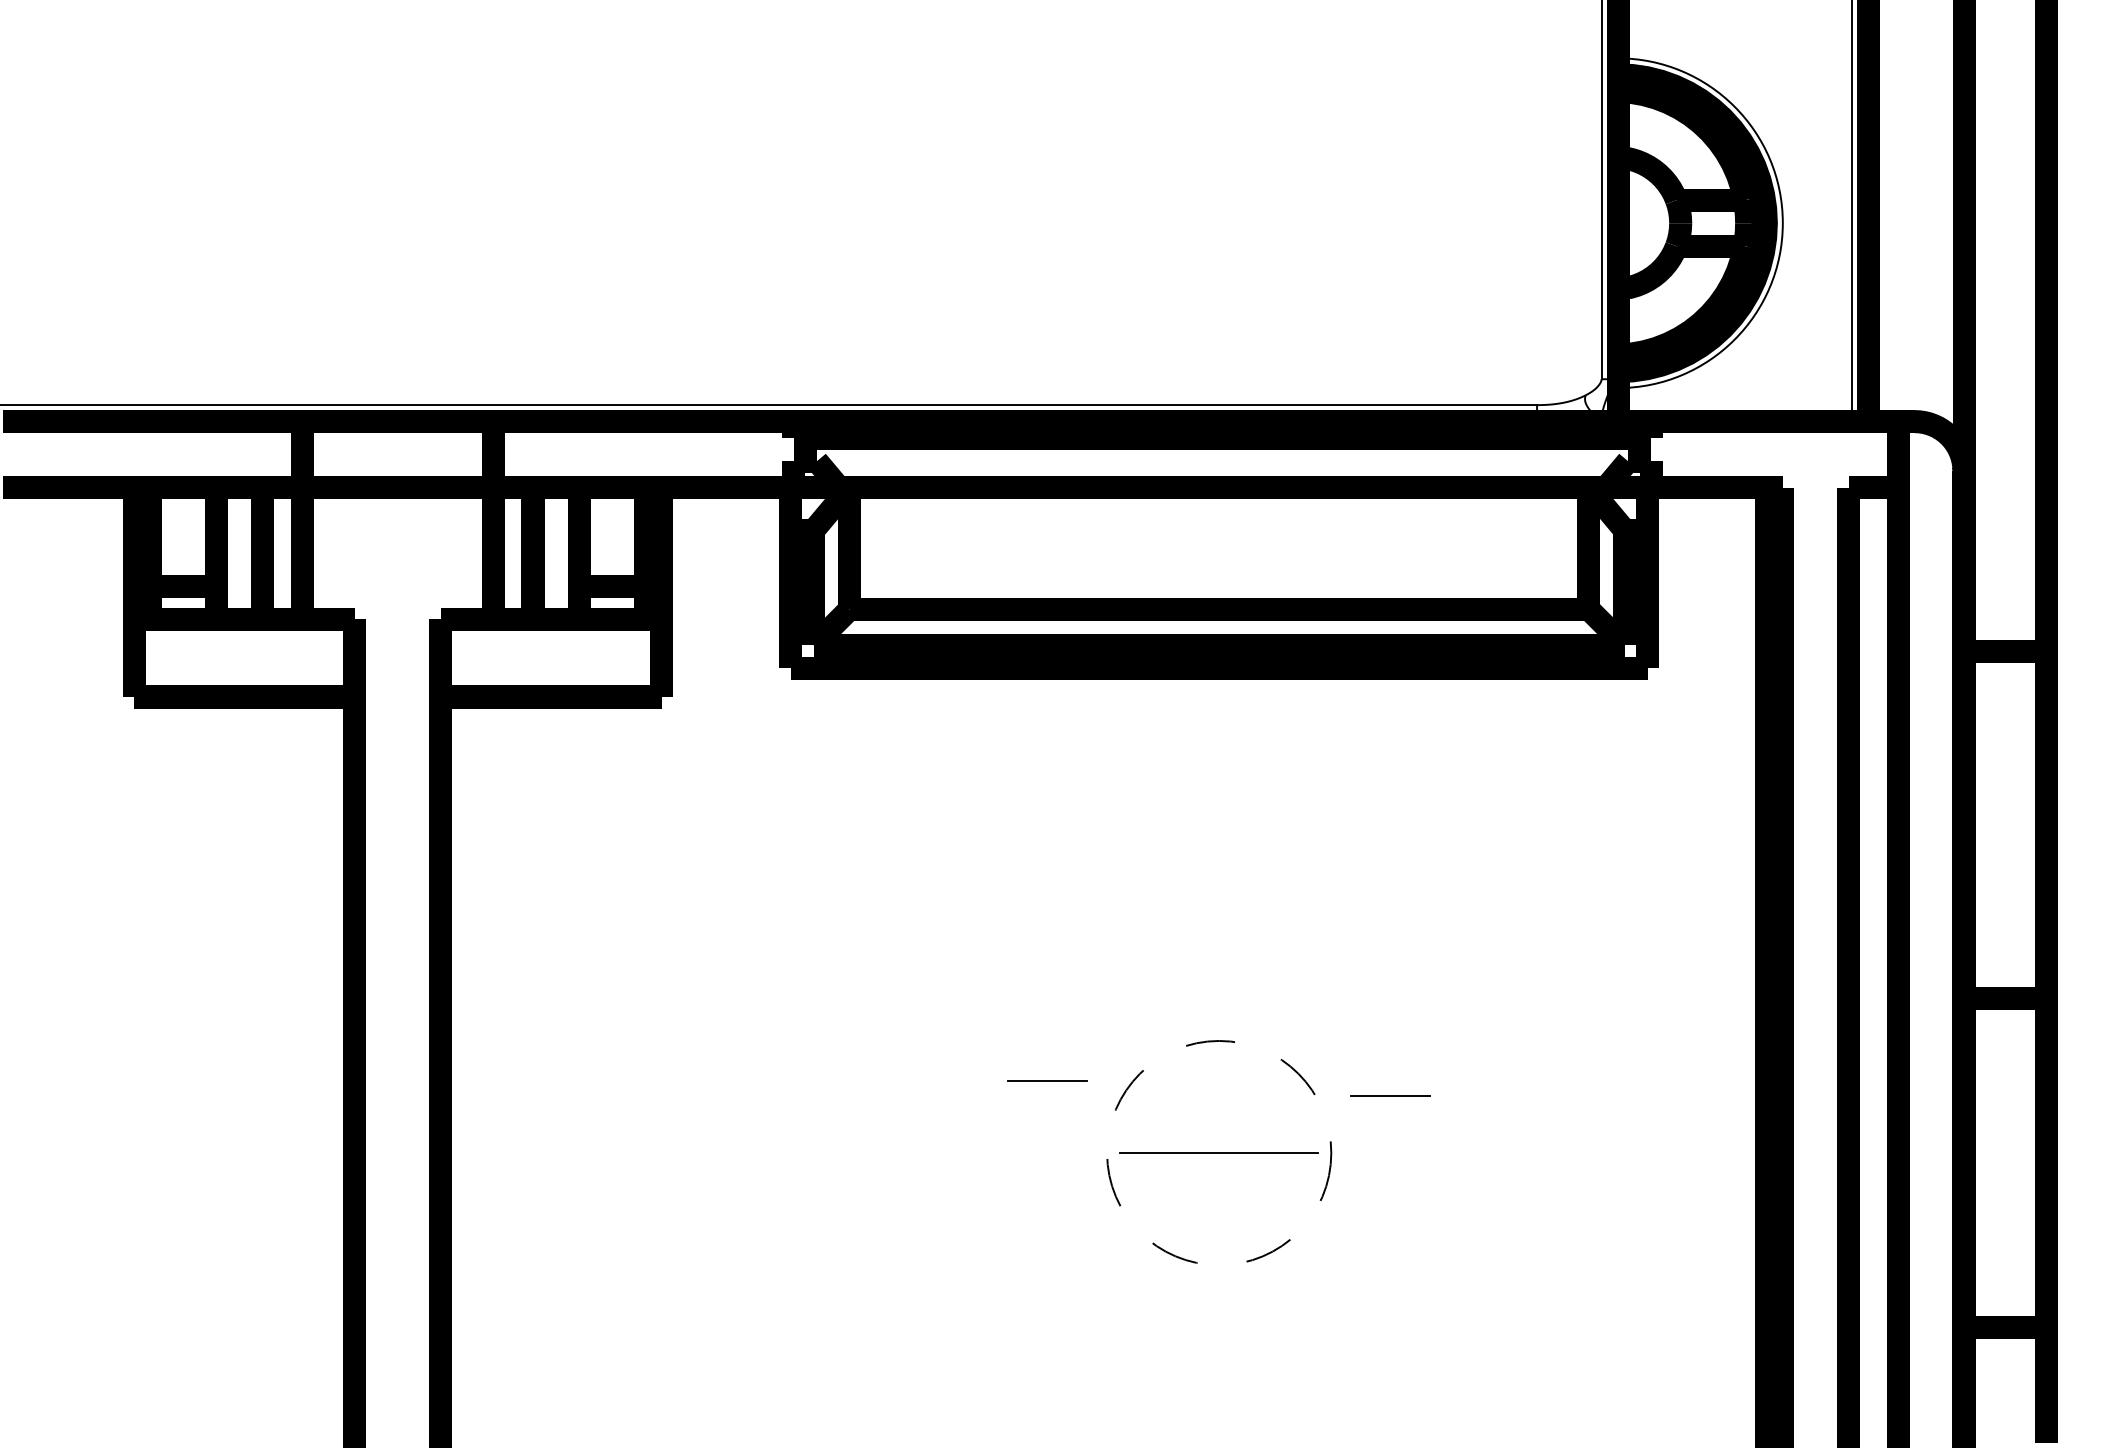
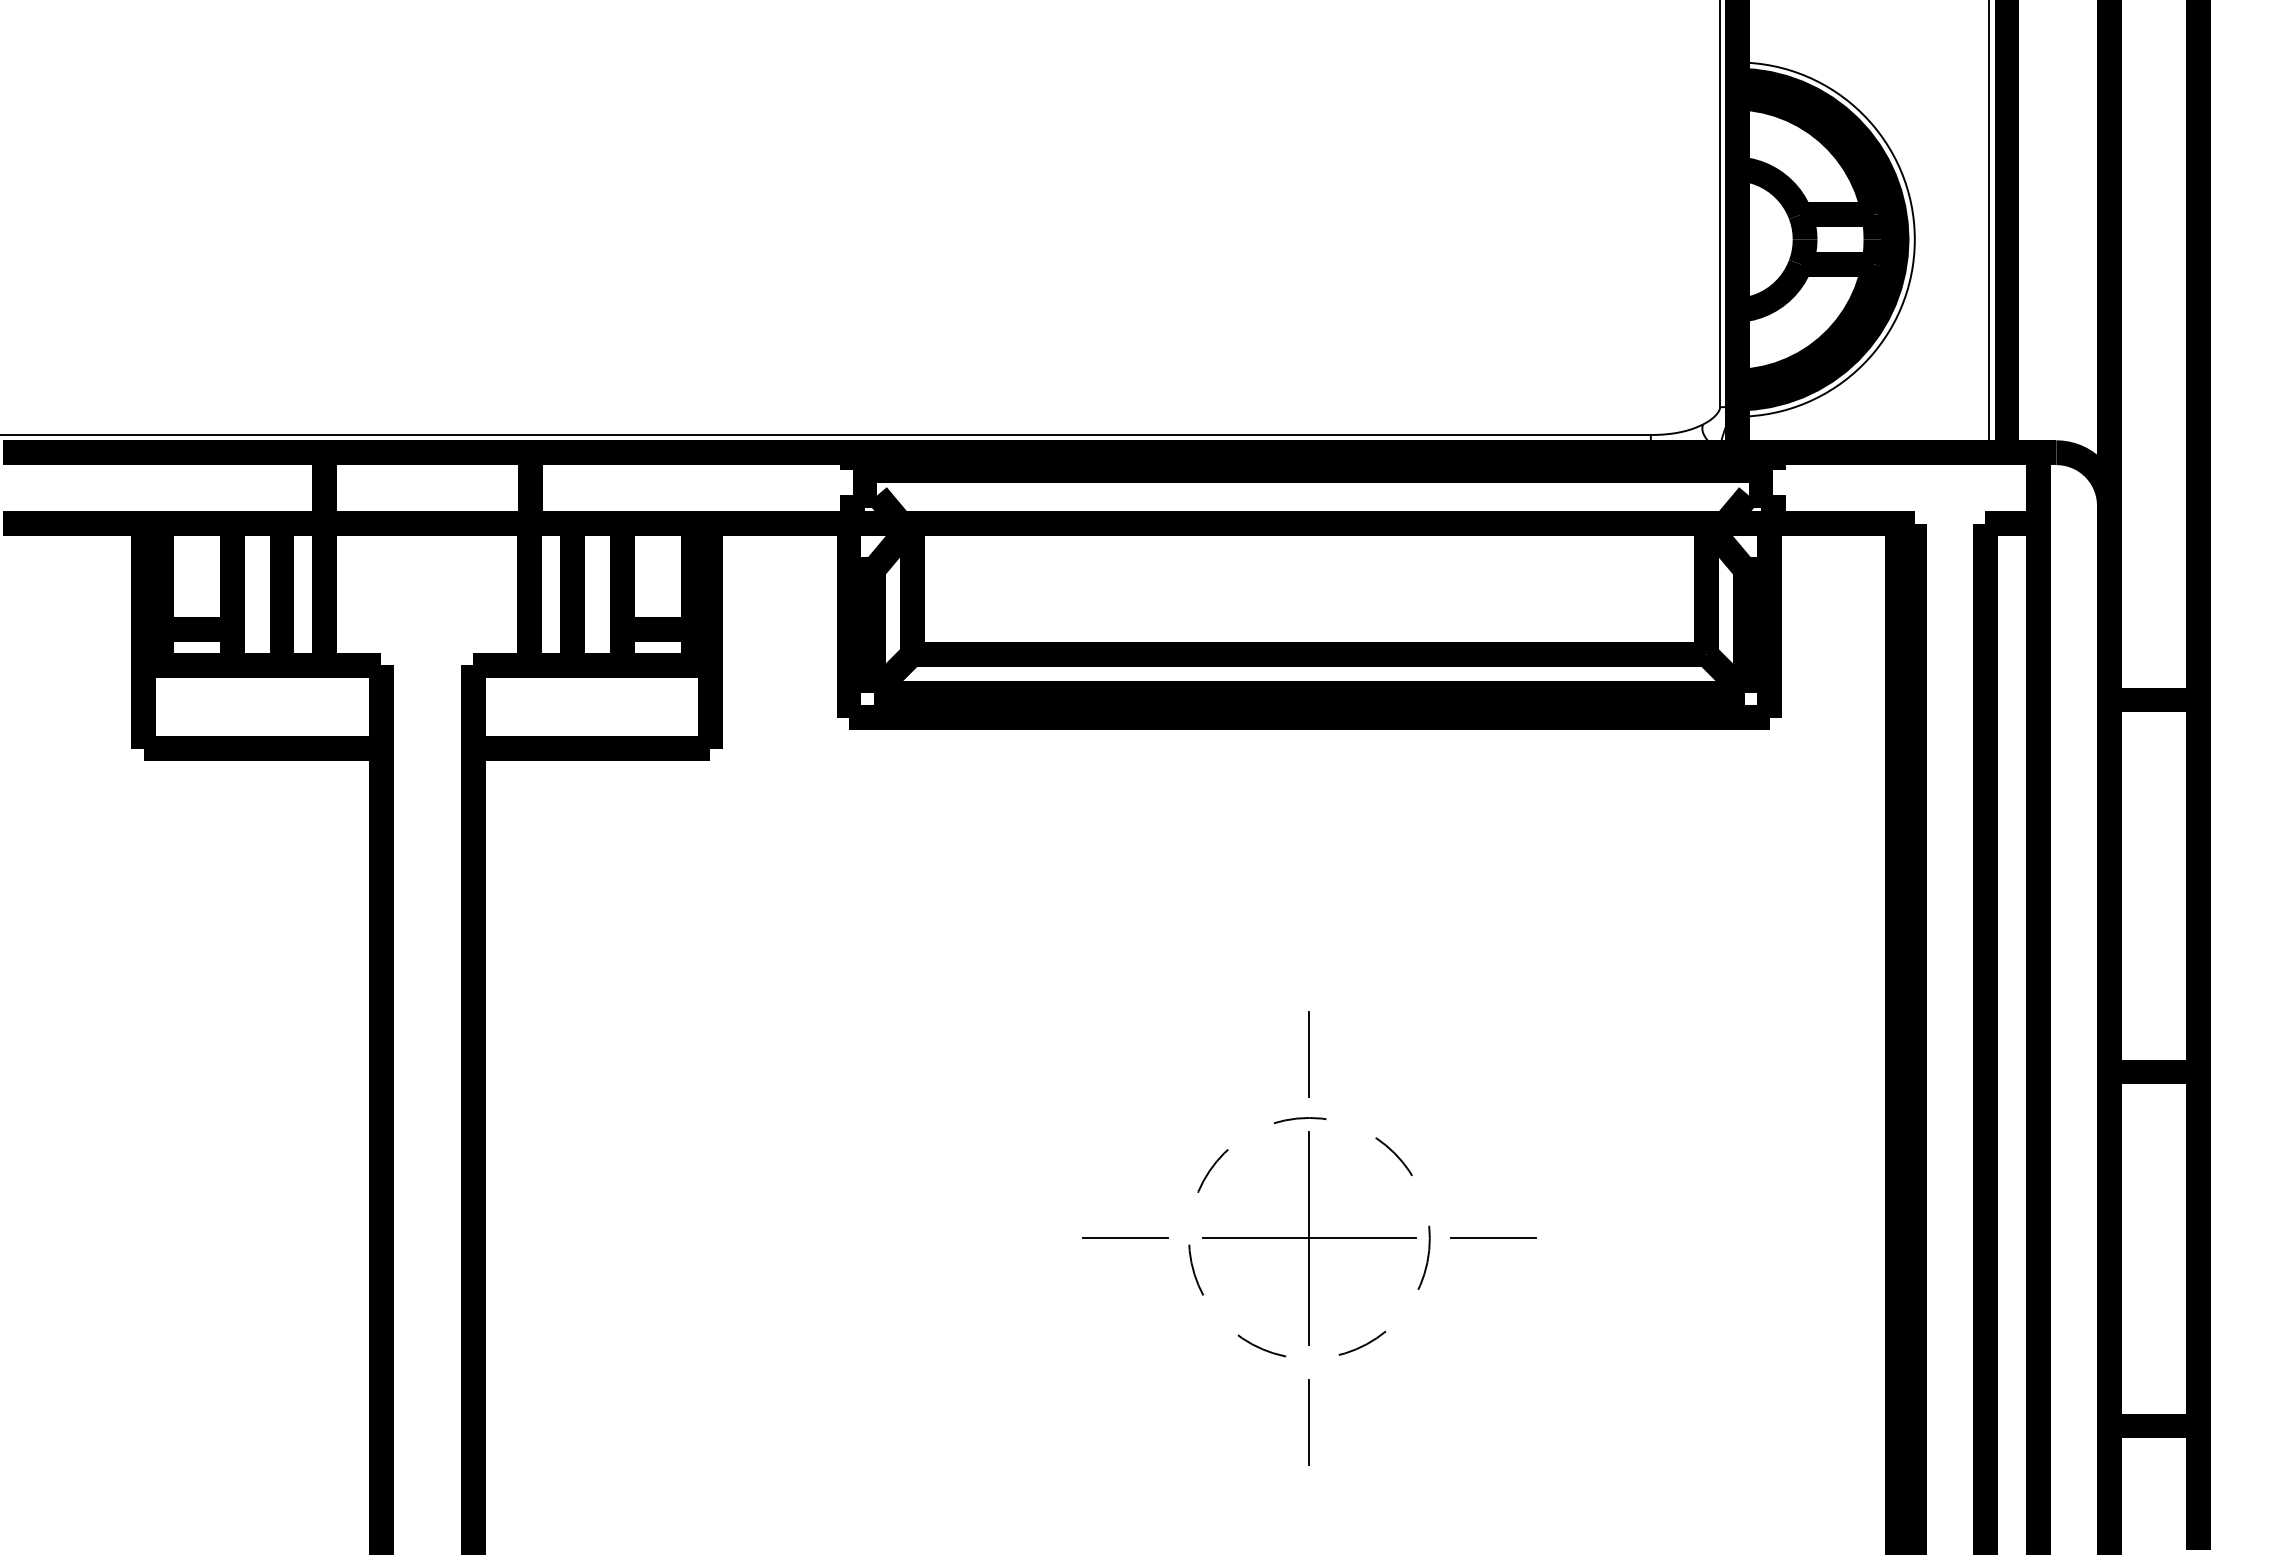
line: (1218, 981) -> (1308, 1054), added
line: (1047, 1080) -> (1125, 1237), moved
line: (1390, 1095) -> (1493, 1237), moved
line: (1219, 1153) -> (1309, 1238), added
line: (1218, 1324) -> (1308, 1422), added

